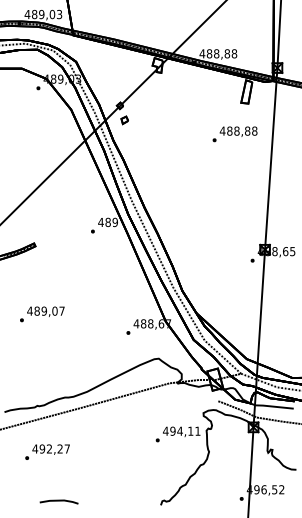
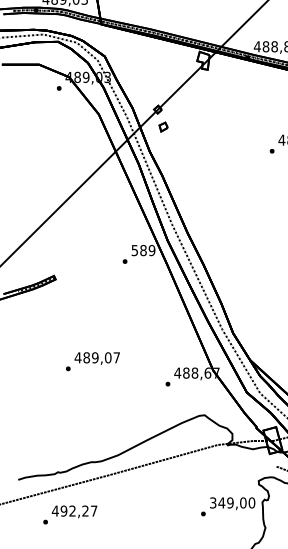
text: (100, 222) -> (134, 250), 489 -> 589
text: (42, 314) -> (93, 361), moved
text: (181, 430) -> (232, 502), 494,11 -> 349,00
text: (47, 451) -> (70, 514), moved

